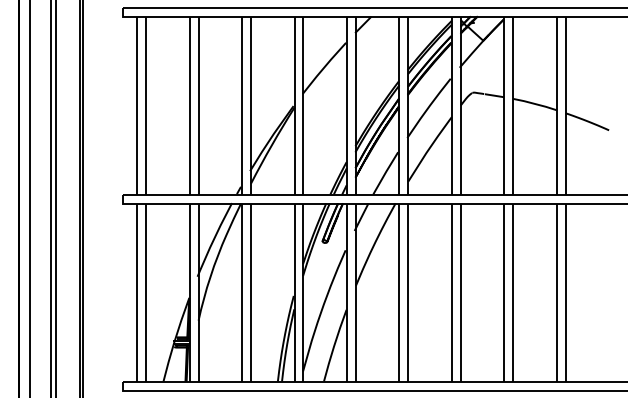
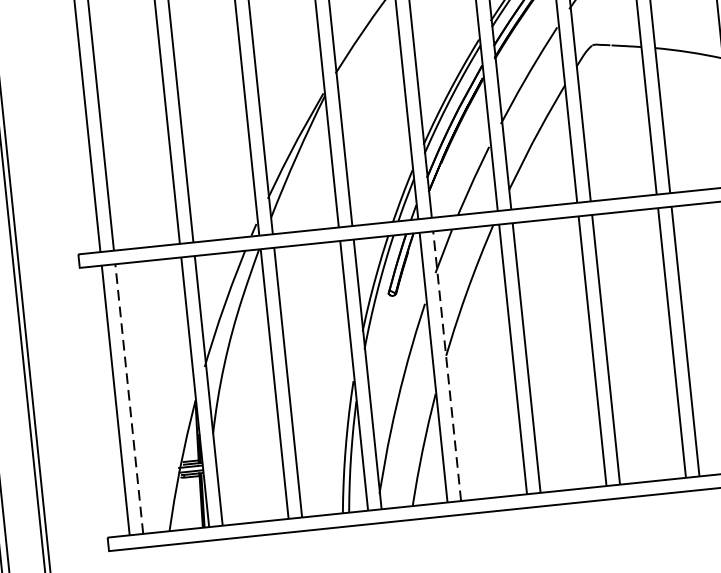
line: (146, 292) -> (129, 398), solid -> dashed
line: (355, 292) -> (446, 366), solid -> dashed

